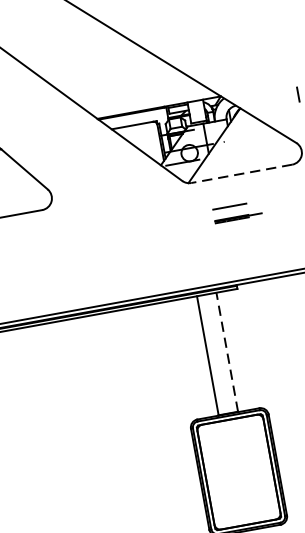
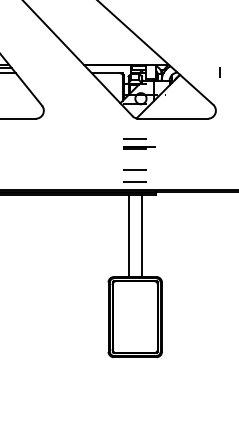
line: (242, 173) -> (173, 118), dashed -> solid
part: (237, 211) -> (139, 143), moved
line: (198, 257) -> (134, 169), added
line: (203, 276) -> (135, 182), added
line: (226, 351) -> (141, 235), dashed -> solid

